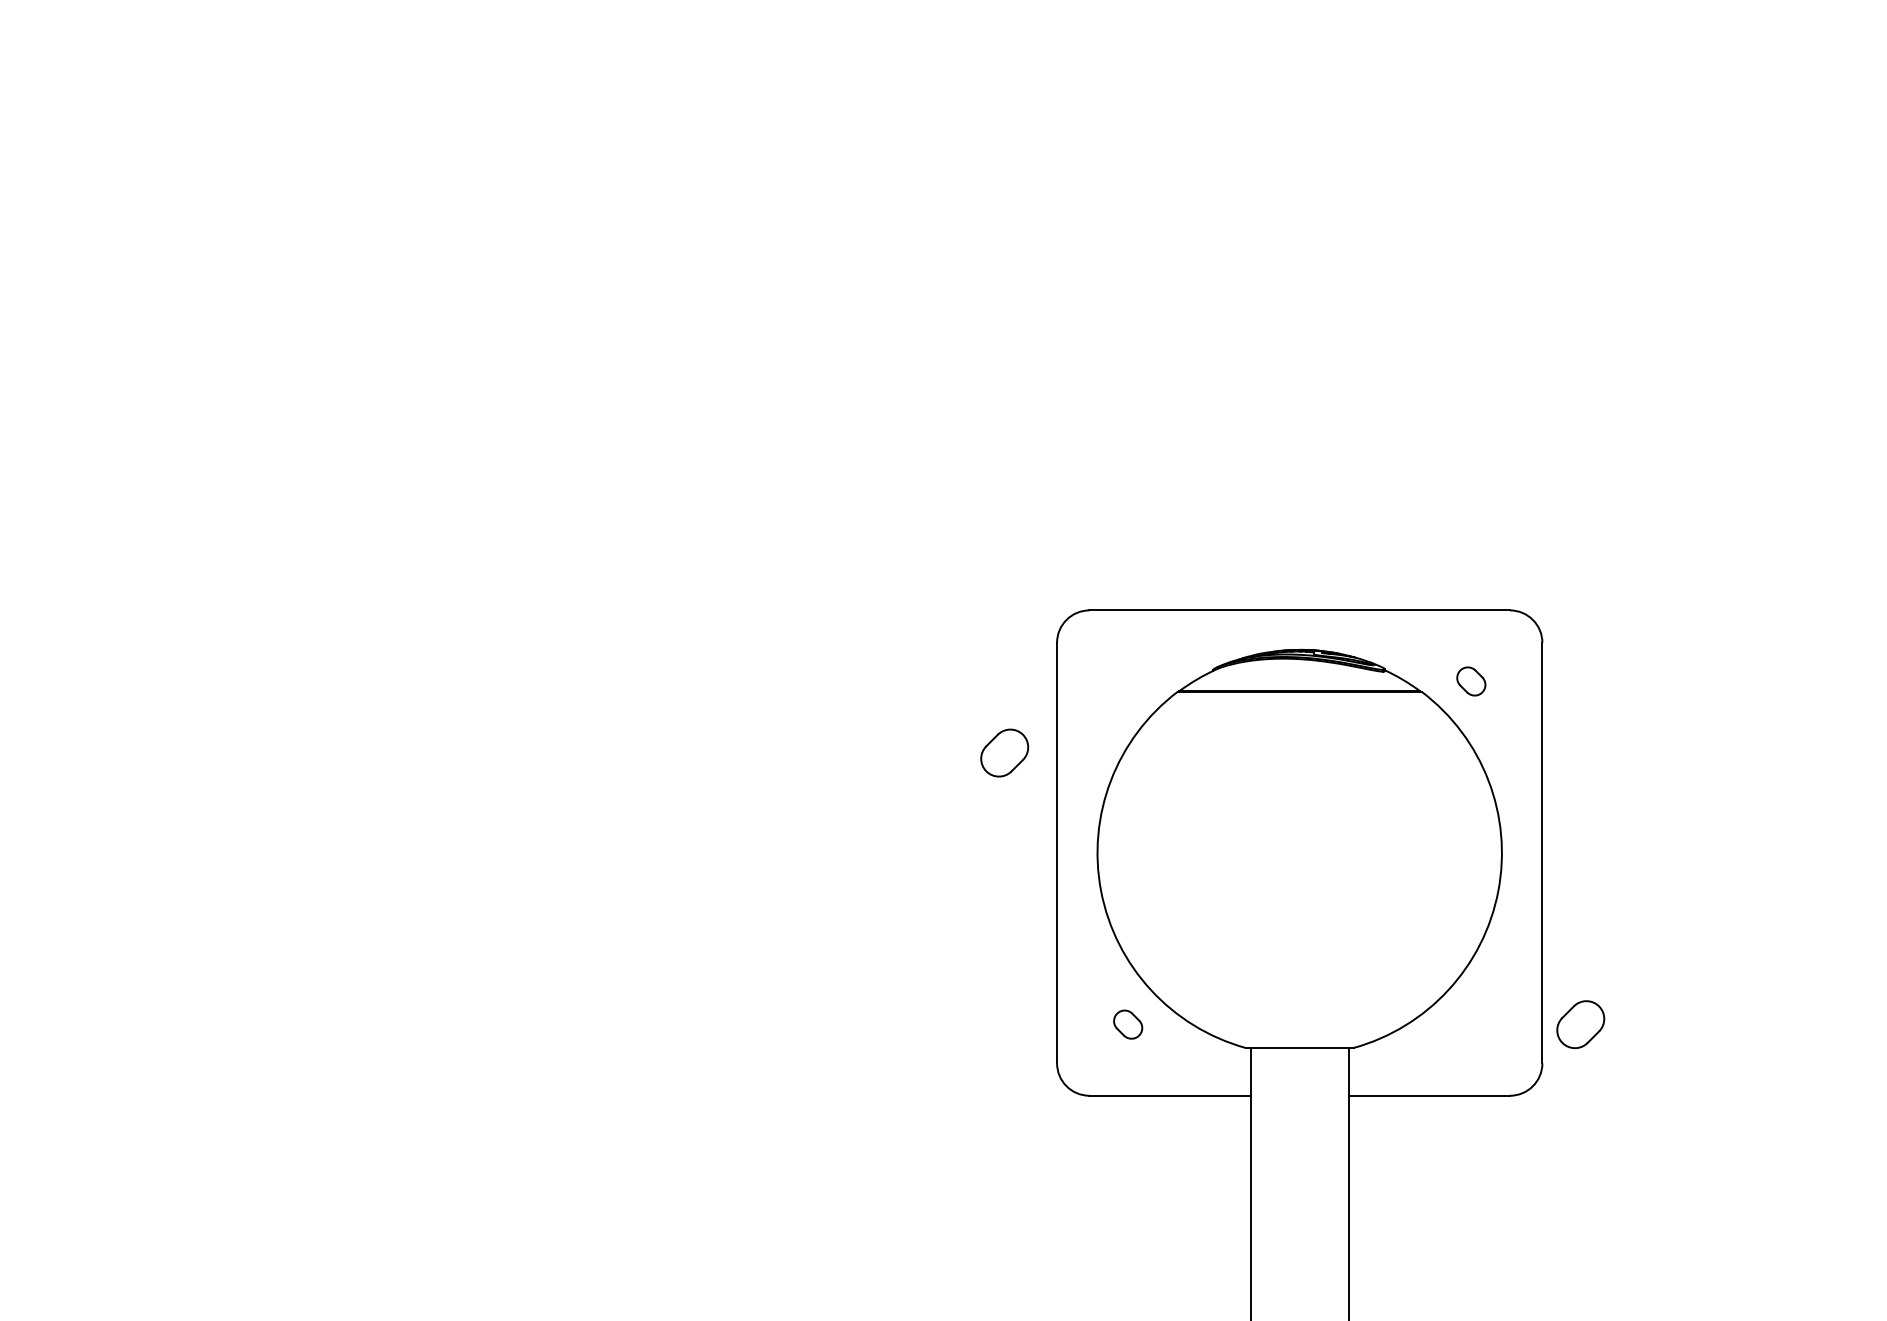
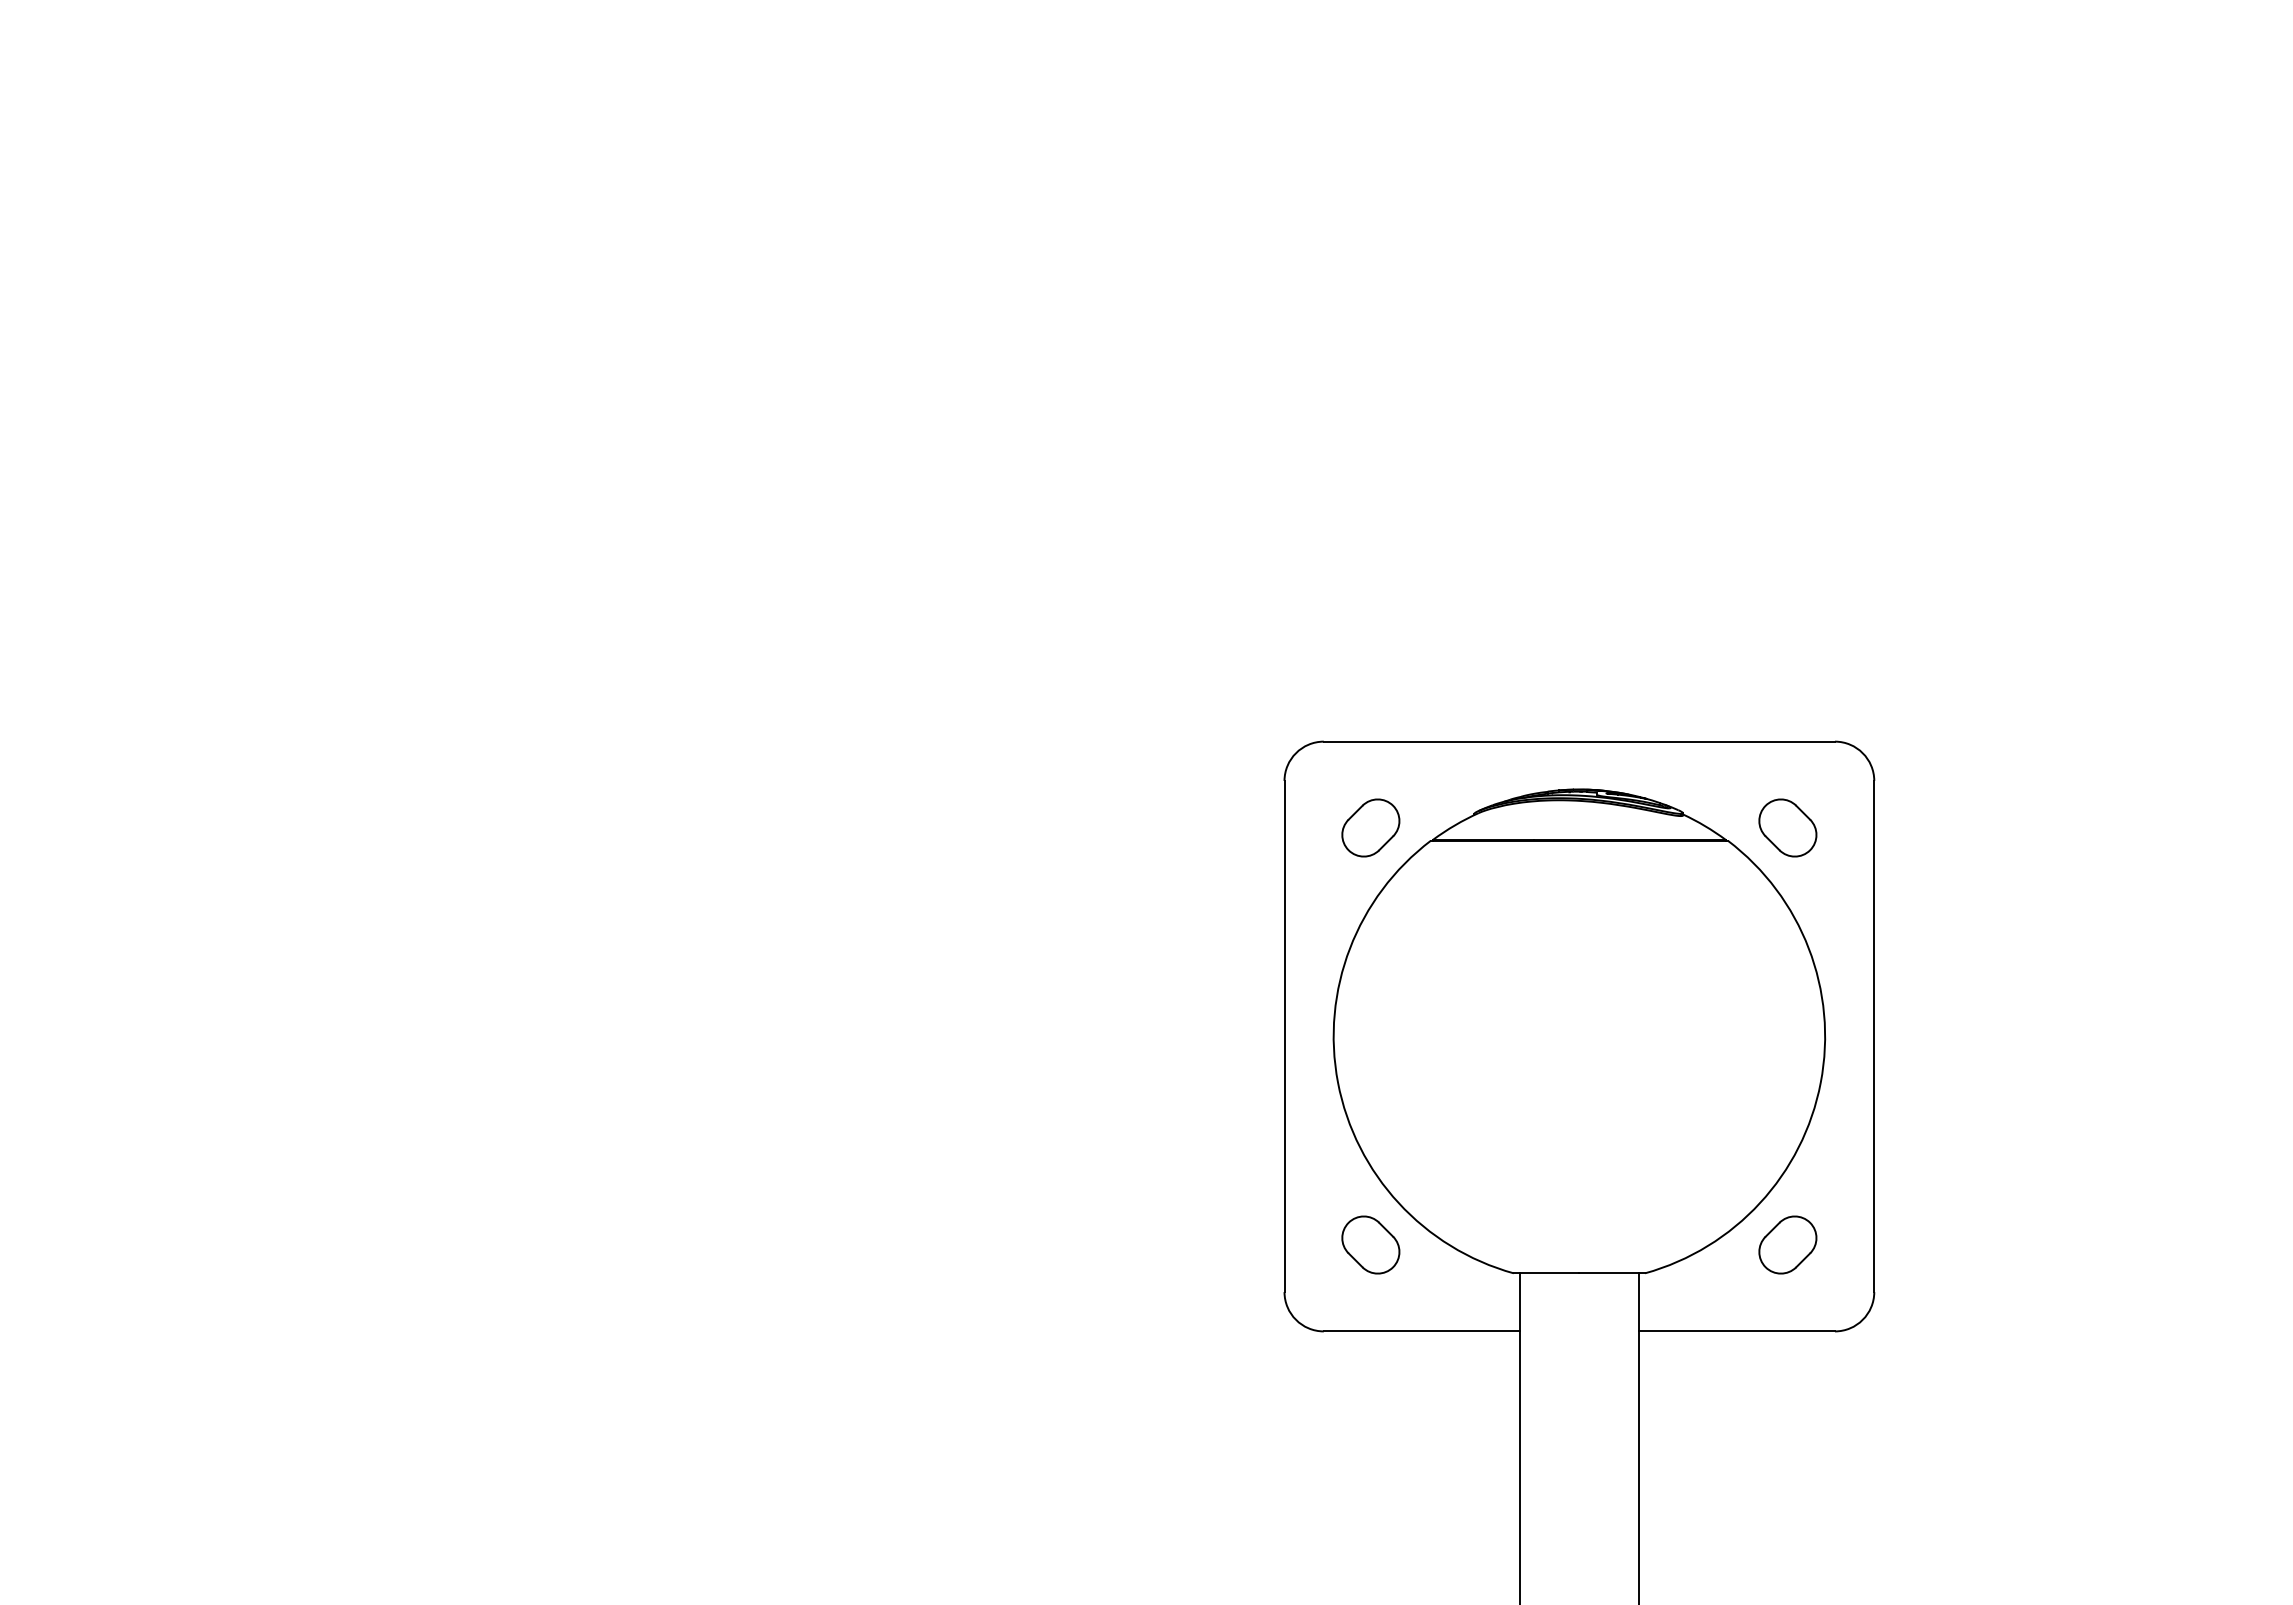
part: (1470, 681) -> (1787, 827), size x1.67
part: (1004, 752) -> (1370, 827), moved
part: (1127, 1024) -> (1370, 1244), size x1.67
part: (1580, 1024) -> (1787, 1244), moved

